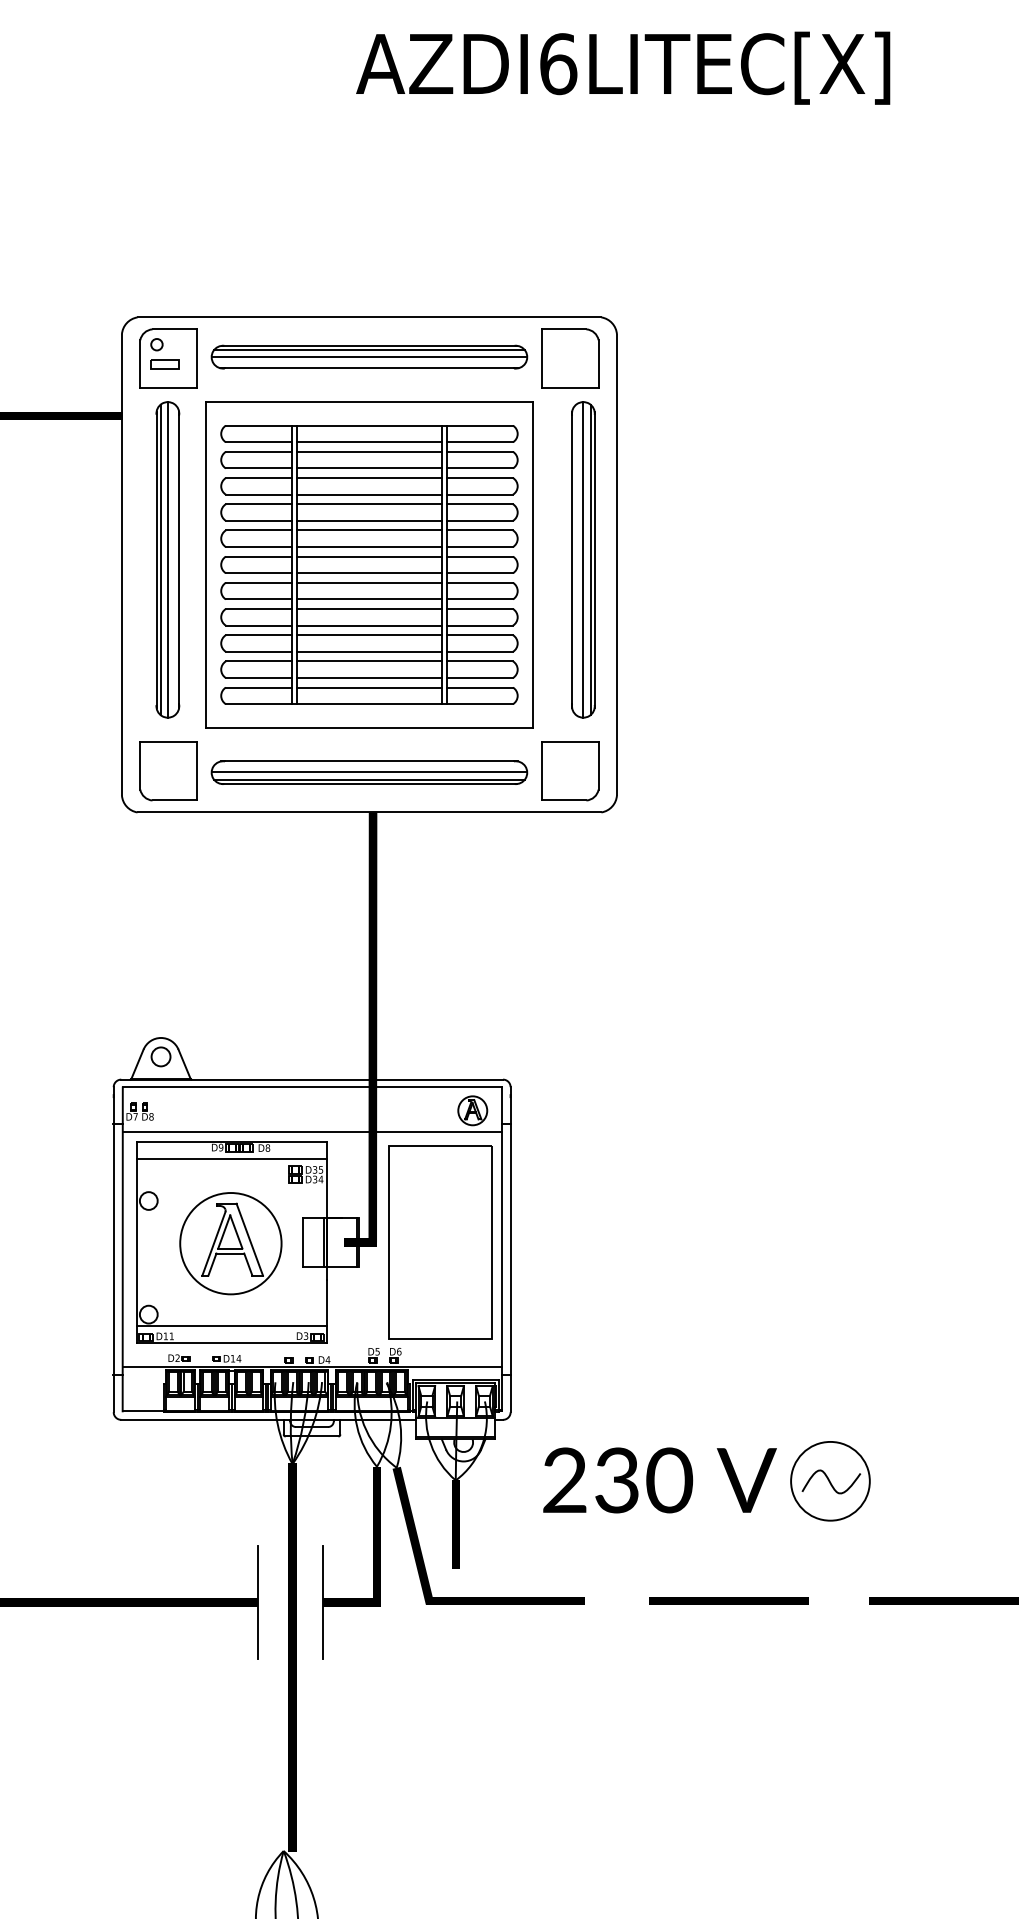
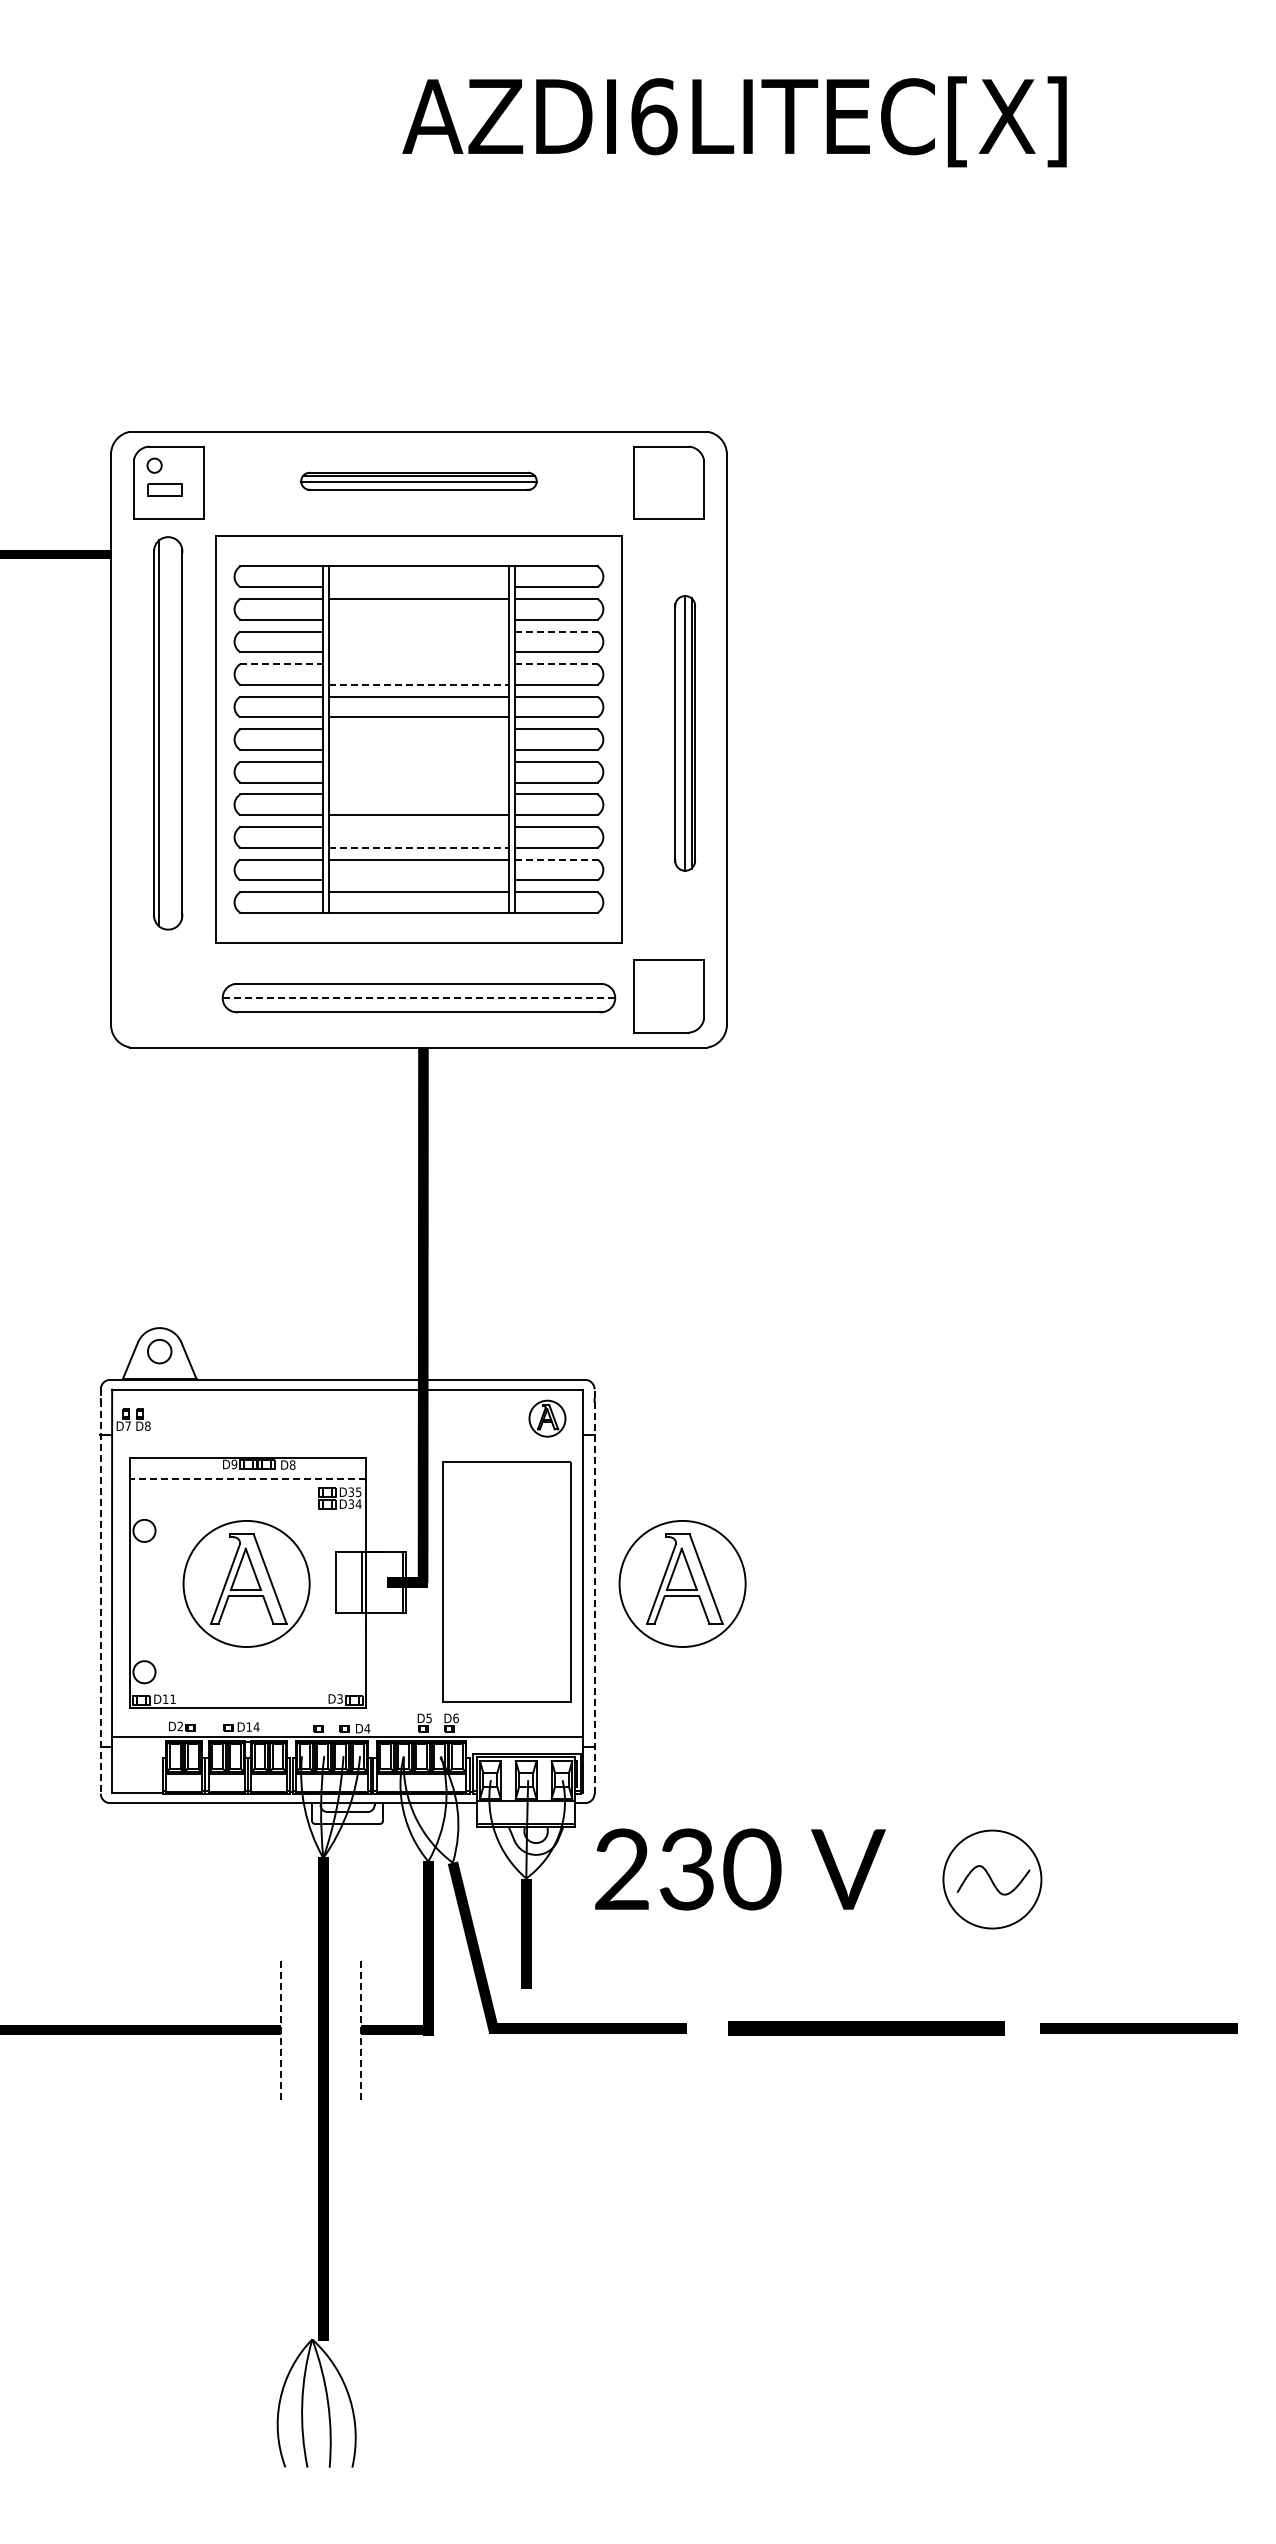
part: (369, 357) -> (418, 481), size x0.6
line: (369, 442) -> (418, 587), removed
line: (369, 468) -> (418, 619), removed
line: (369, 477) -> (418, 631), removed
line: (480, 477) -> (556, 631), solid -> dashed
line: (369, 494) -> (418, 652), removed
line: (259, 504) -> (282, 664), solid -> dashed
line: (369, 504) -> (418, 664), removed
line: (480, 504) -> (556, 664), solid -> dashed
line: (369, 520) -> (418, 684), solid -> dashed
line: (369, 556) -> (418, 729), removed
line: (168, 559) -> (168, 733), removed
part: (583, 559) -> (685, 733), size x0.7
line: (369, 572) -> (418, 749), removed
line: (369, 582) -> (418, 761), removed
line: (369, 599) -> (418, 782), removed
line: (369, 609) -> (418, 794), removed
line: (369, 635) -> (418, 827), removed
line: (369, 651) -> (418, 847), solid -> dashed
line: (480, 661) -> (556, 859), solid -> dashed
line: (369, 678) -> (418, 880), removed
part: (168, 771) -> (168, 996), removed
line: (369, 772) -> (419, 997), solid -> dashed
line: (369, 780) -> (418, 1007), removed
line: (312, 1132) -> (347, 1445), removed
line: (232, 1159) -> (248, 1479), solid -> dashed
part: (581, 1243) -> (682, 1583), added
line: (510, 1249) -> (594, 1591), solid -> dashed
line: (113, 1250) -> (100, 1592), solid -> dashed
line: (231, 1326) -> (247, 1686), removed
text: (660, 1480) -> (740, 1869), moved
line: (258, 1601) -> (280, 2029), solid -> dashed
line: (322, 1601) -> (360, 2029), solid -> dashed
part: (728, 1601) -> (865, 2028), size x1.4

